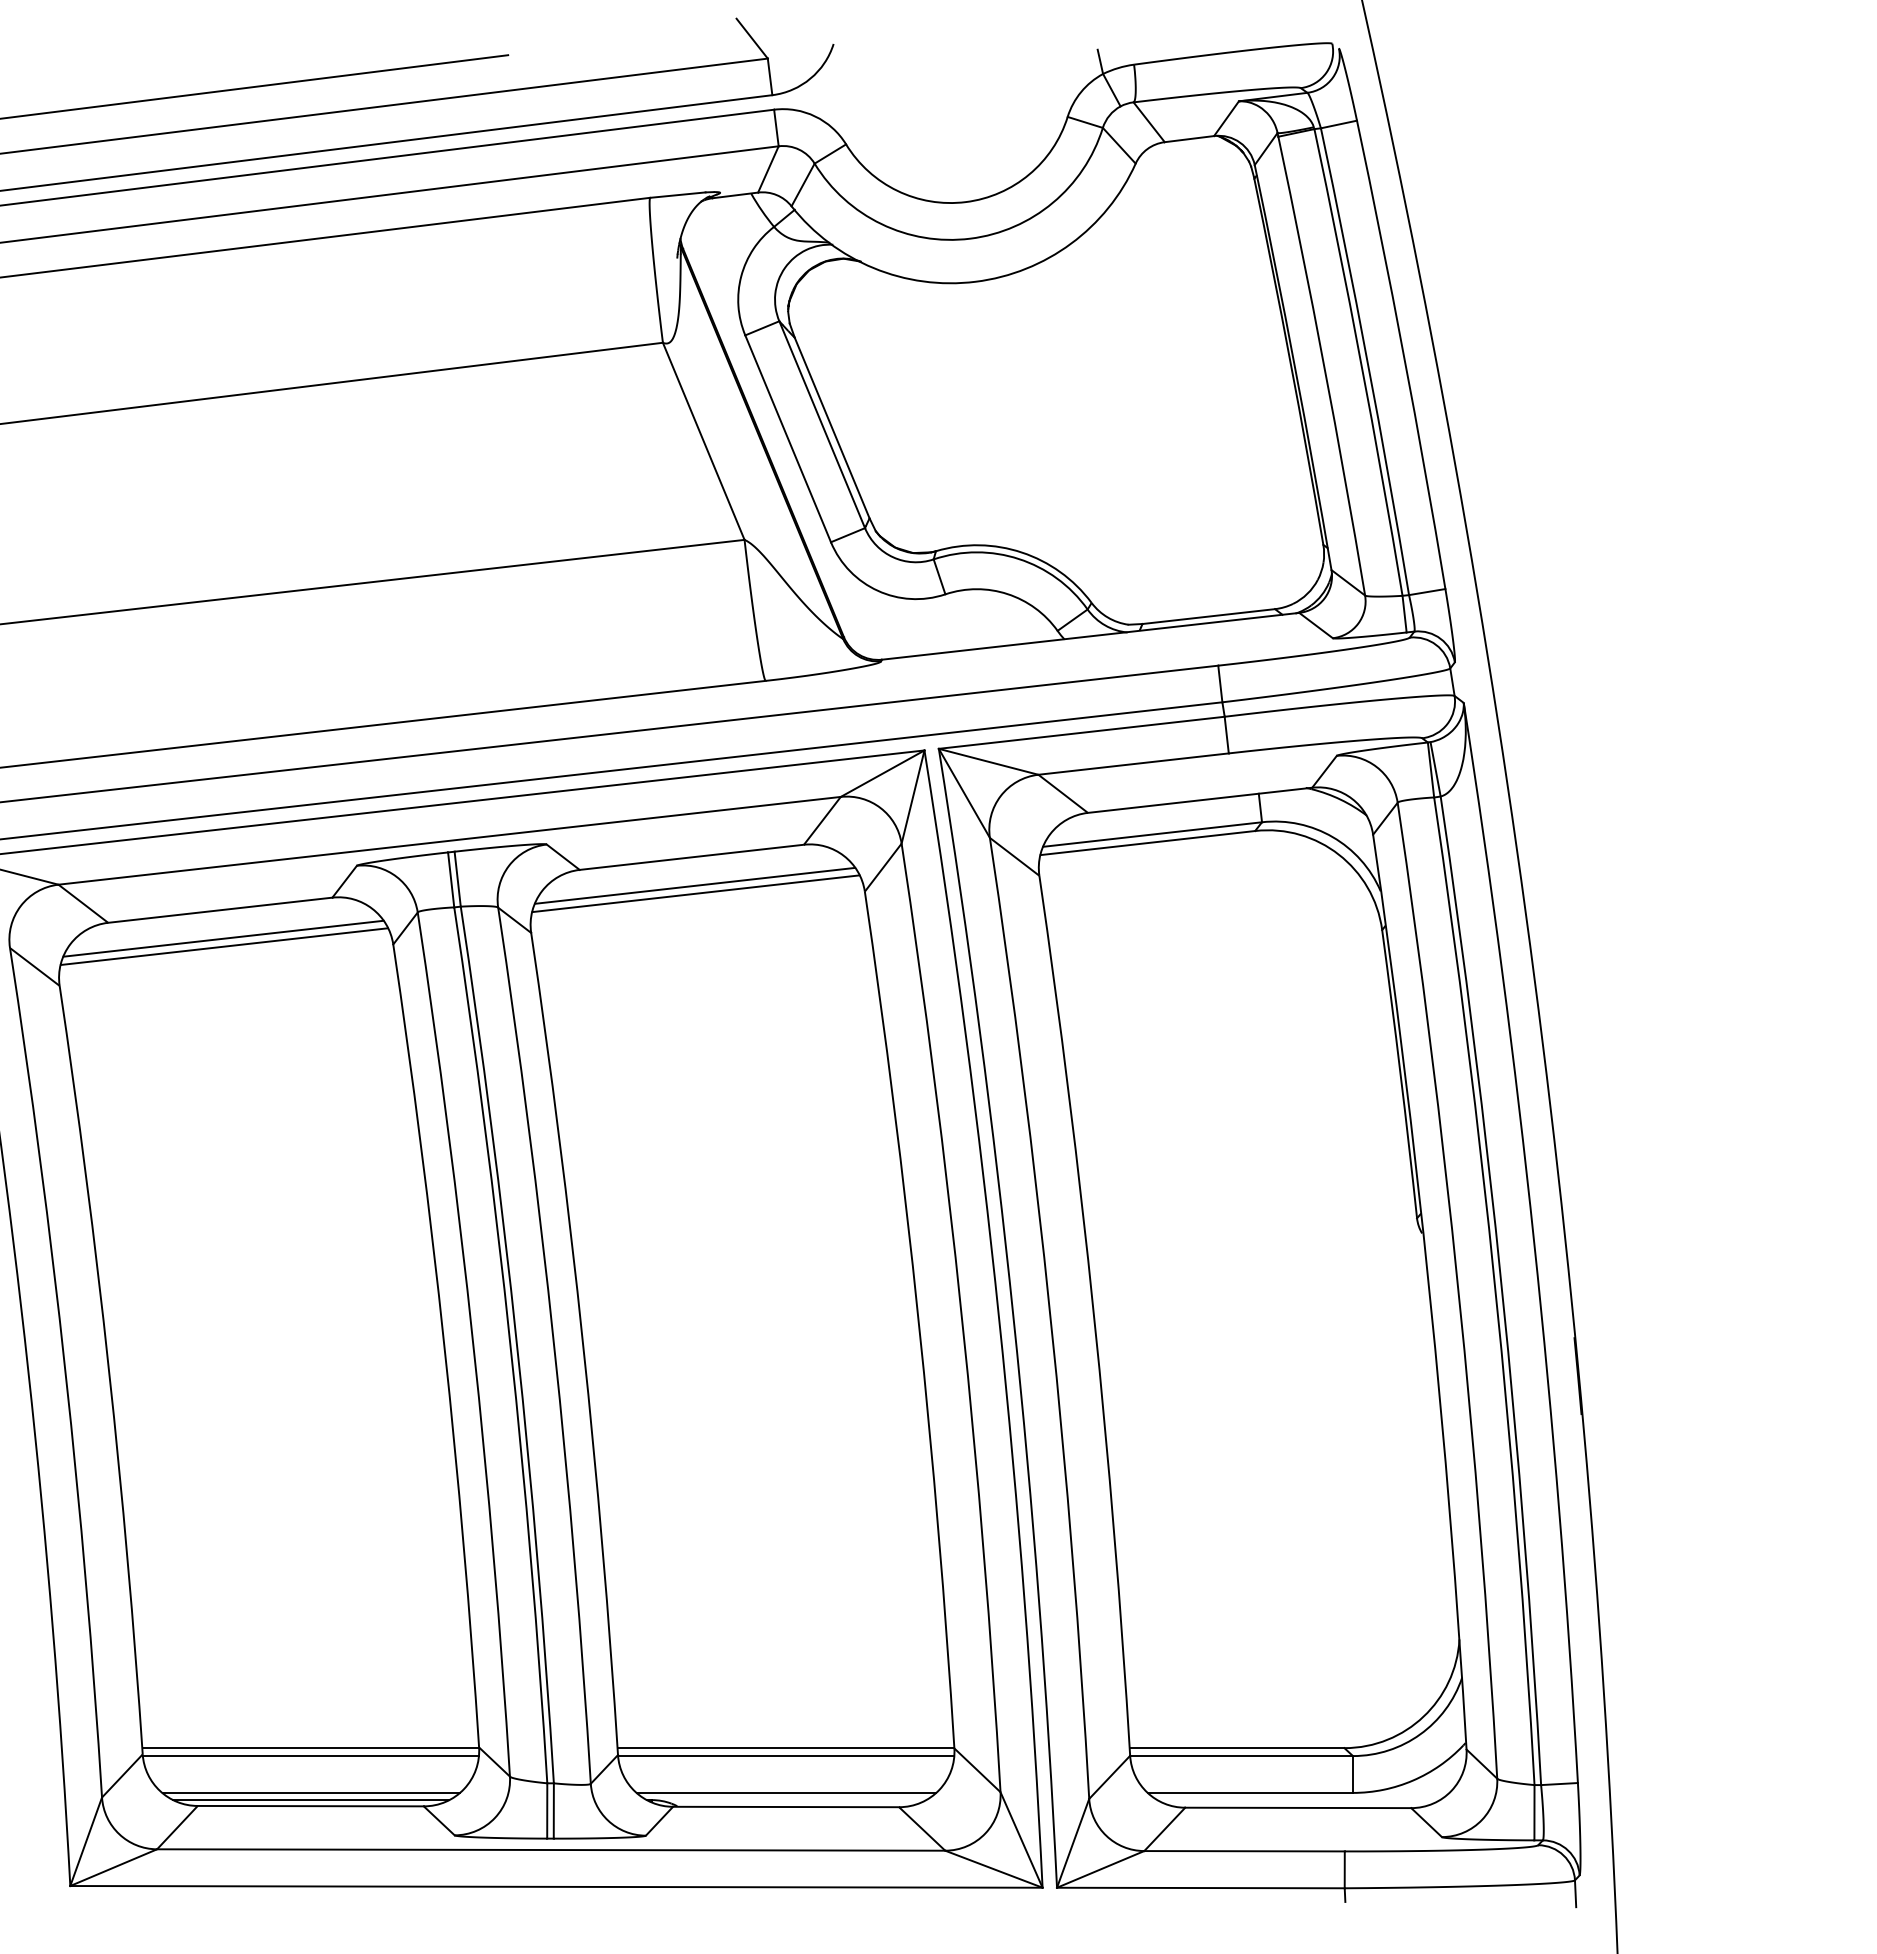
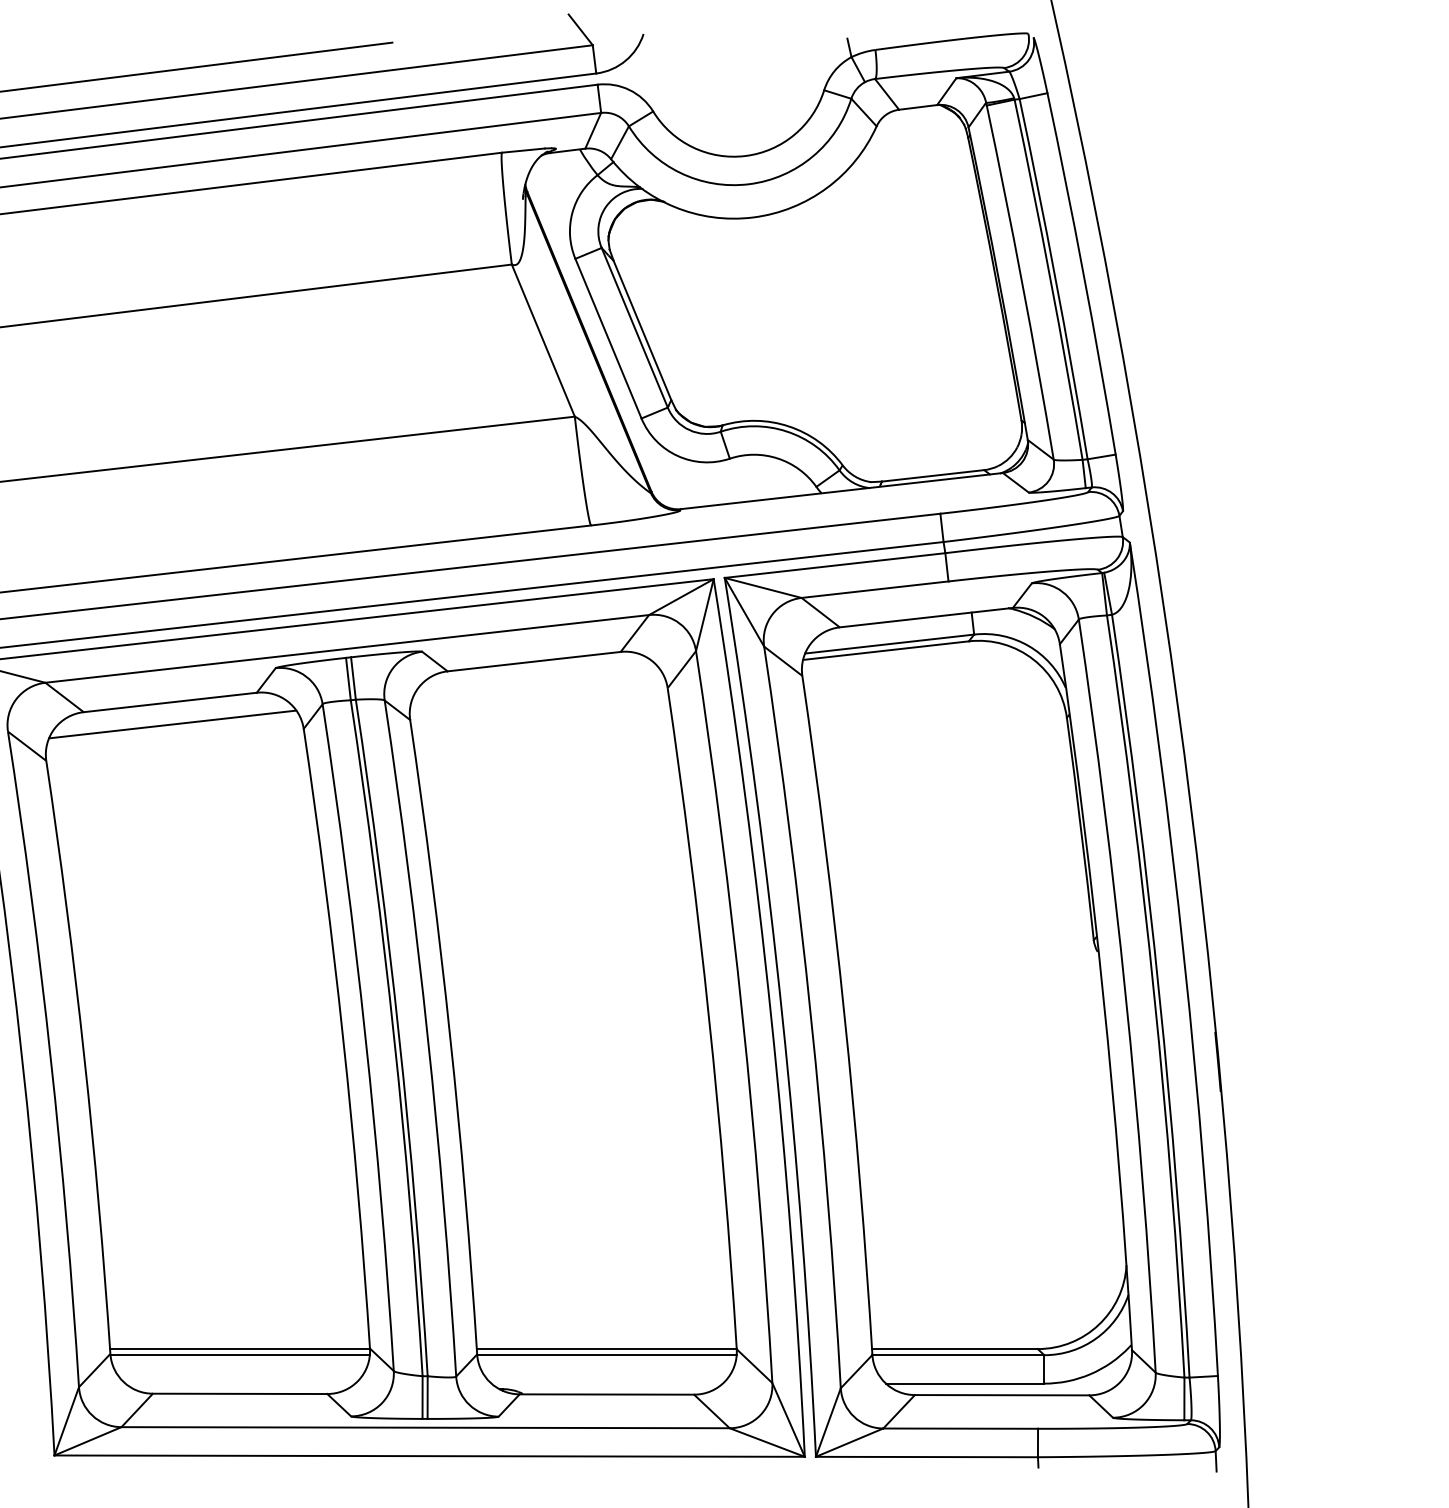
line: (695, 885) -> (536, 683), removed
line: (695, 893) -> (536, 689), removed
line: (223, 946) -> (172, 730), removed
line: (310, 1792) -> (239, 1383), removed
line: (785, 1792) -> (606, 1383), removed
line: (310, 1800) -> (239, 1389), removed

